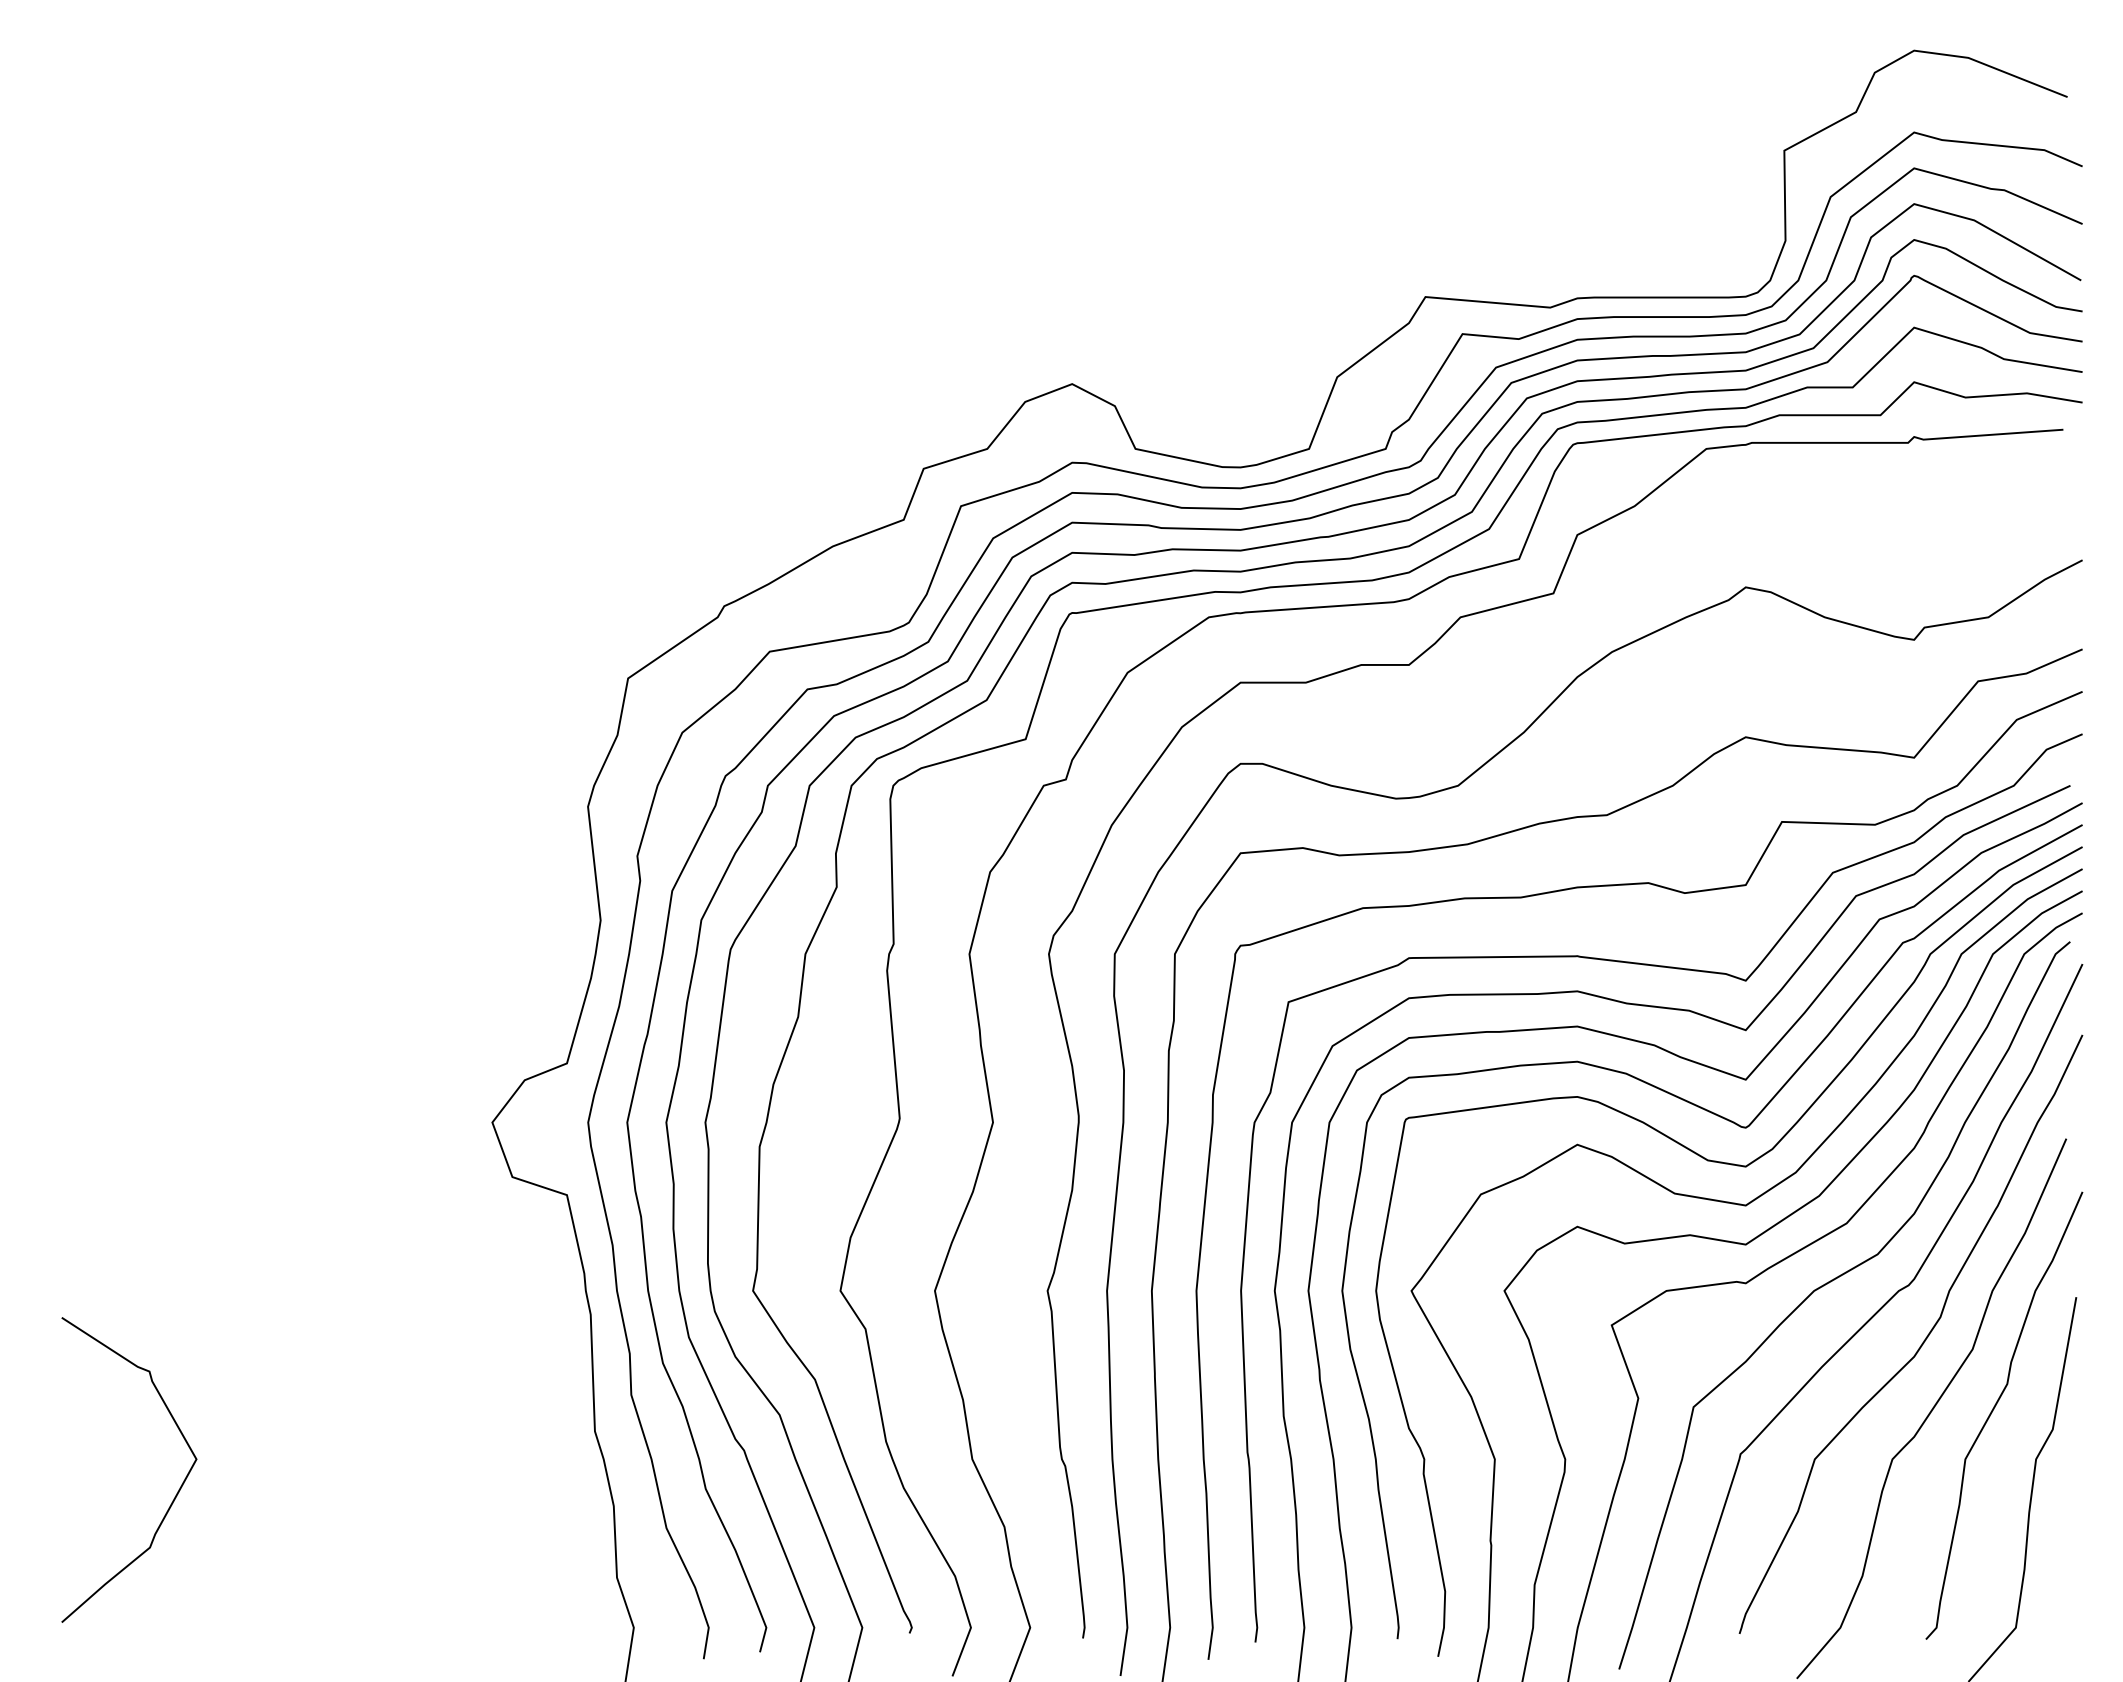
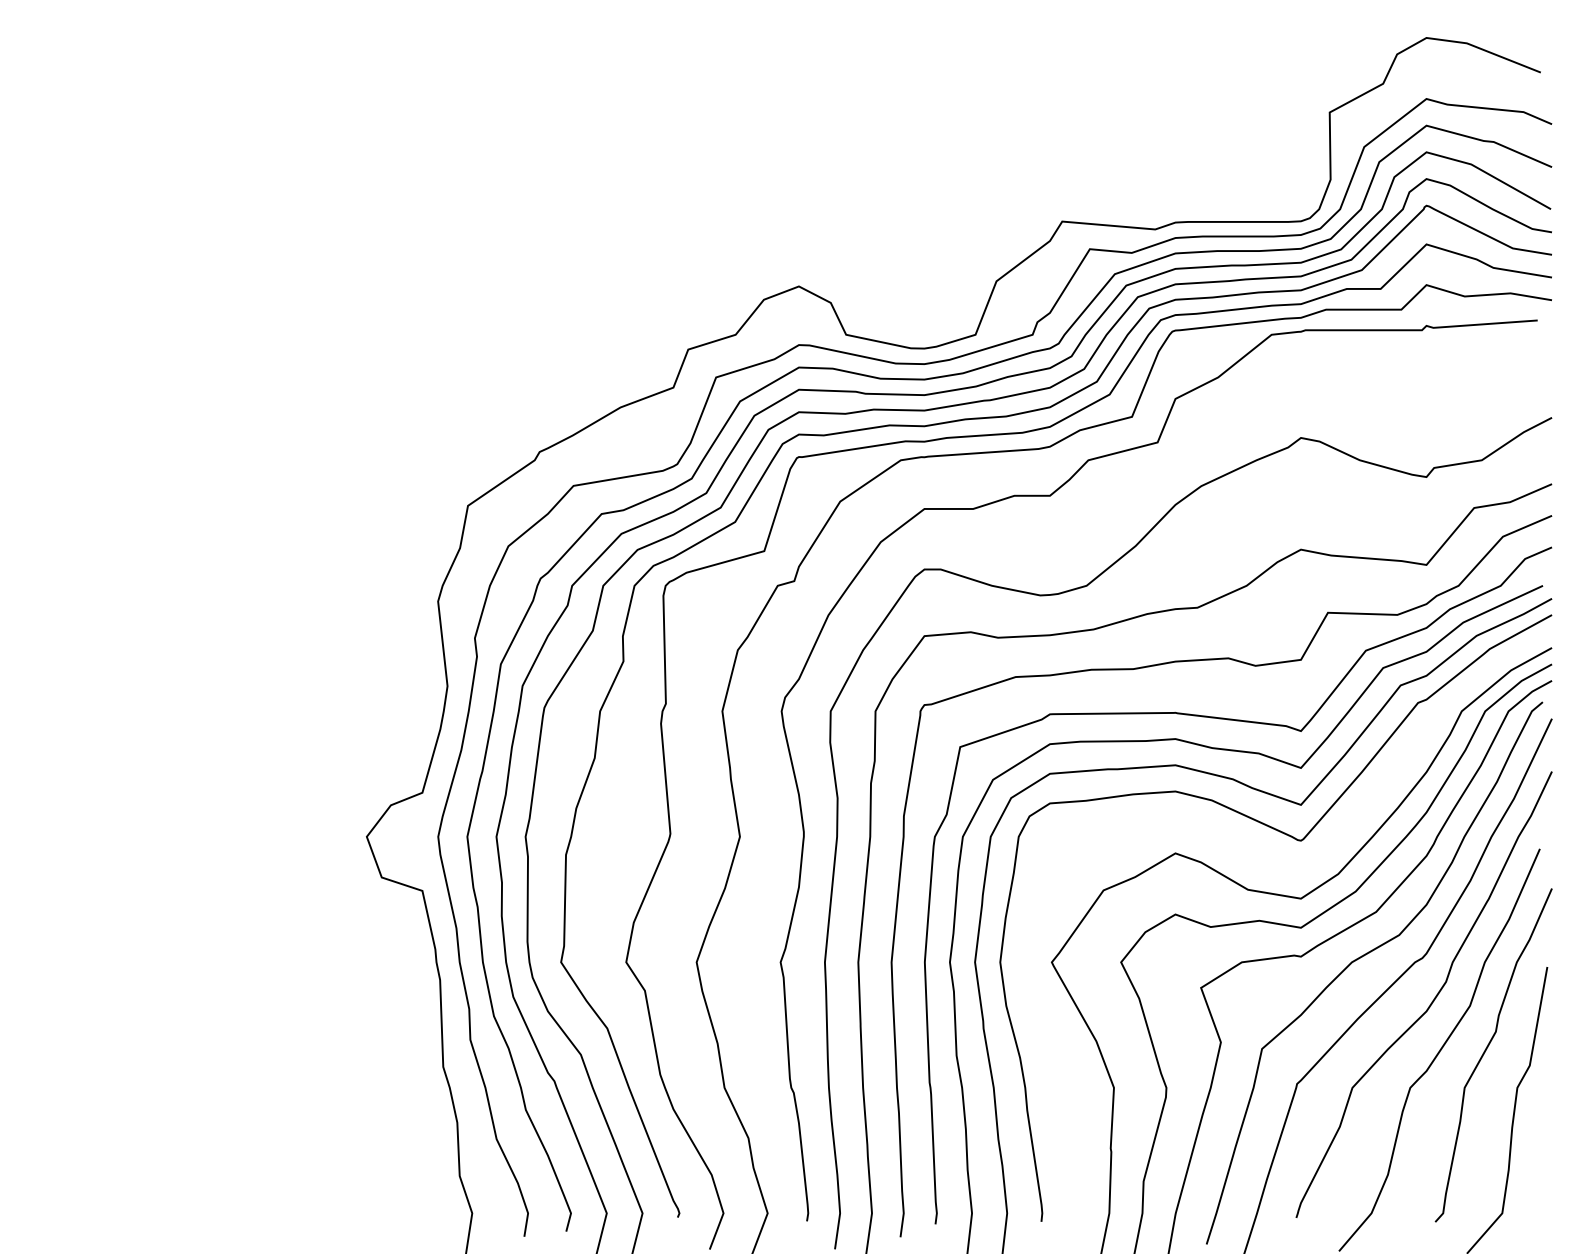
curve: (1743, 1167) -> (1299, 870), removed
curve: (173, 1498) -> (129, 1117), removed

